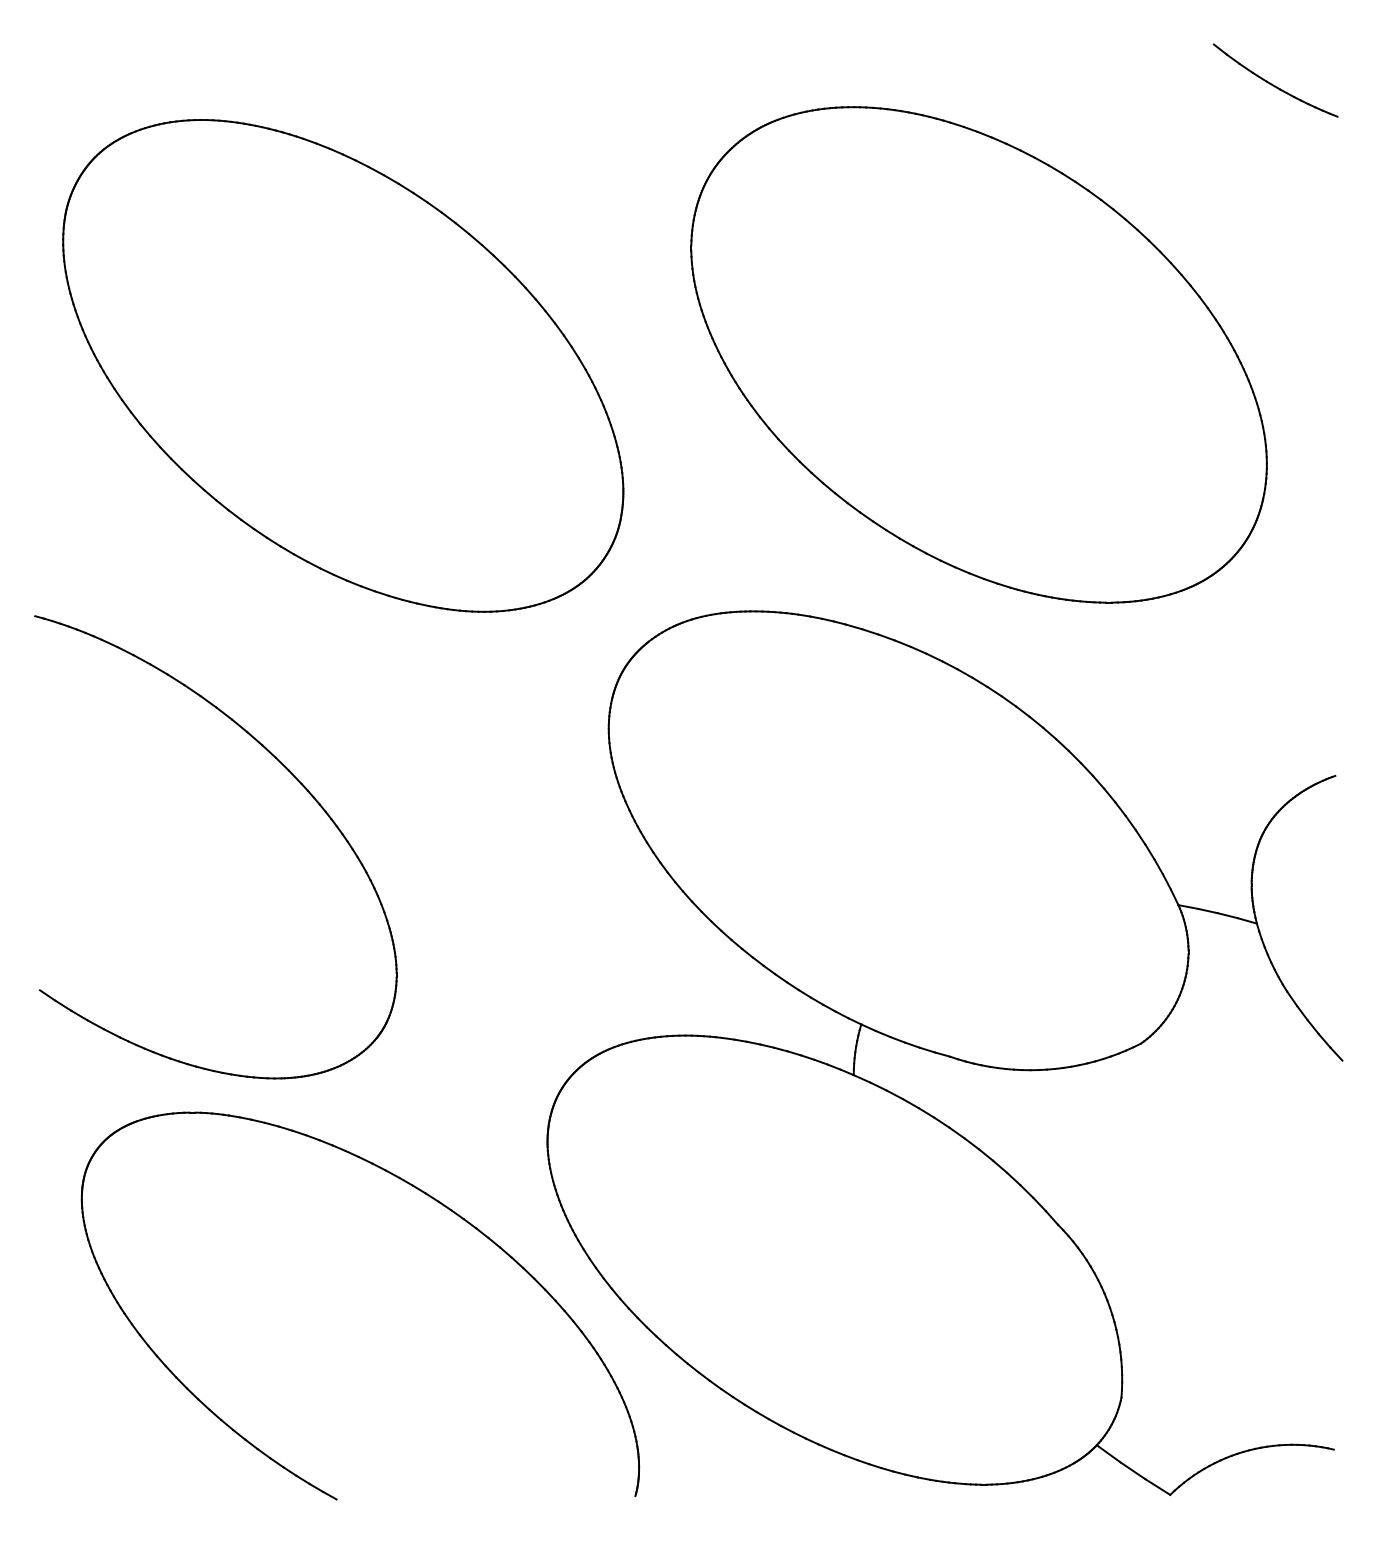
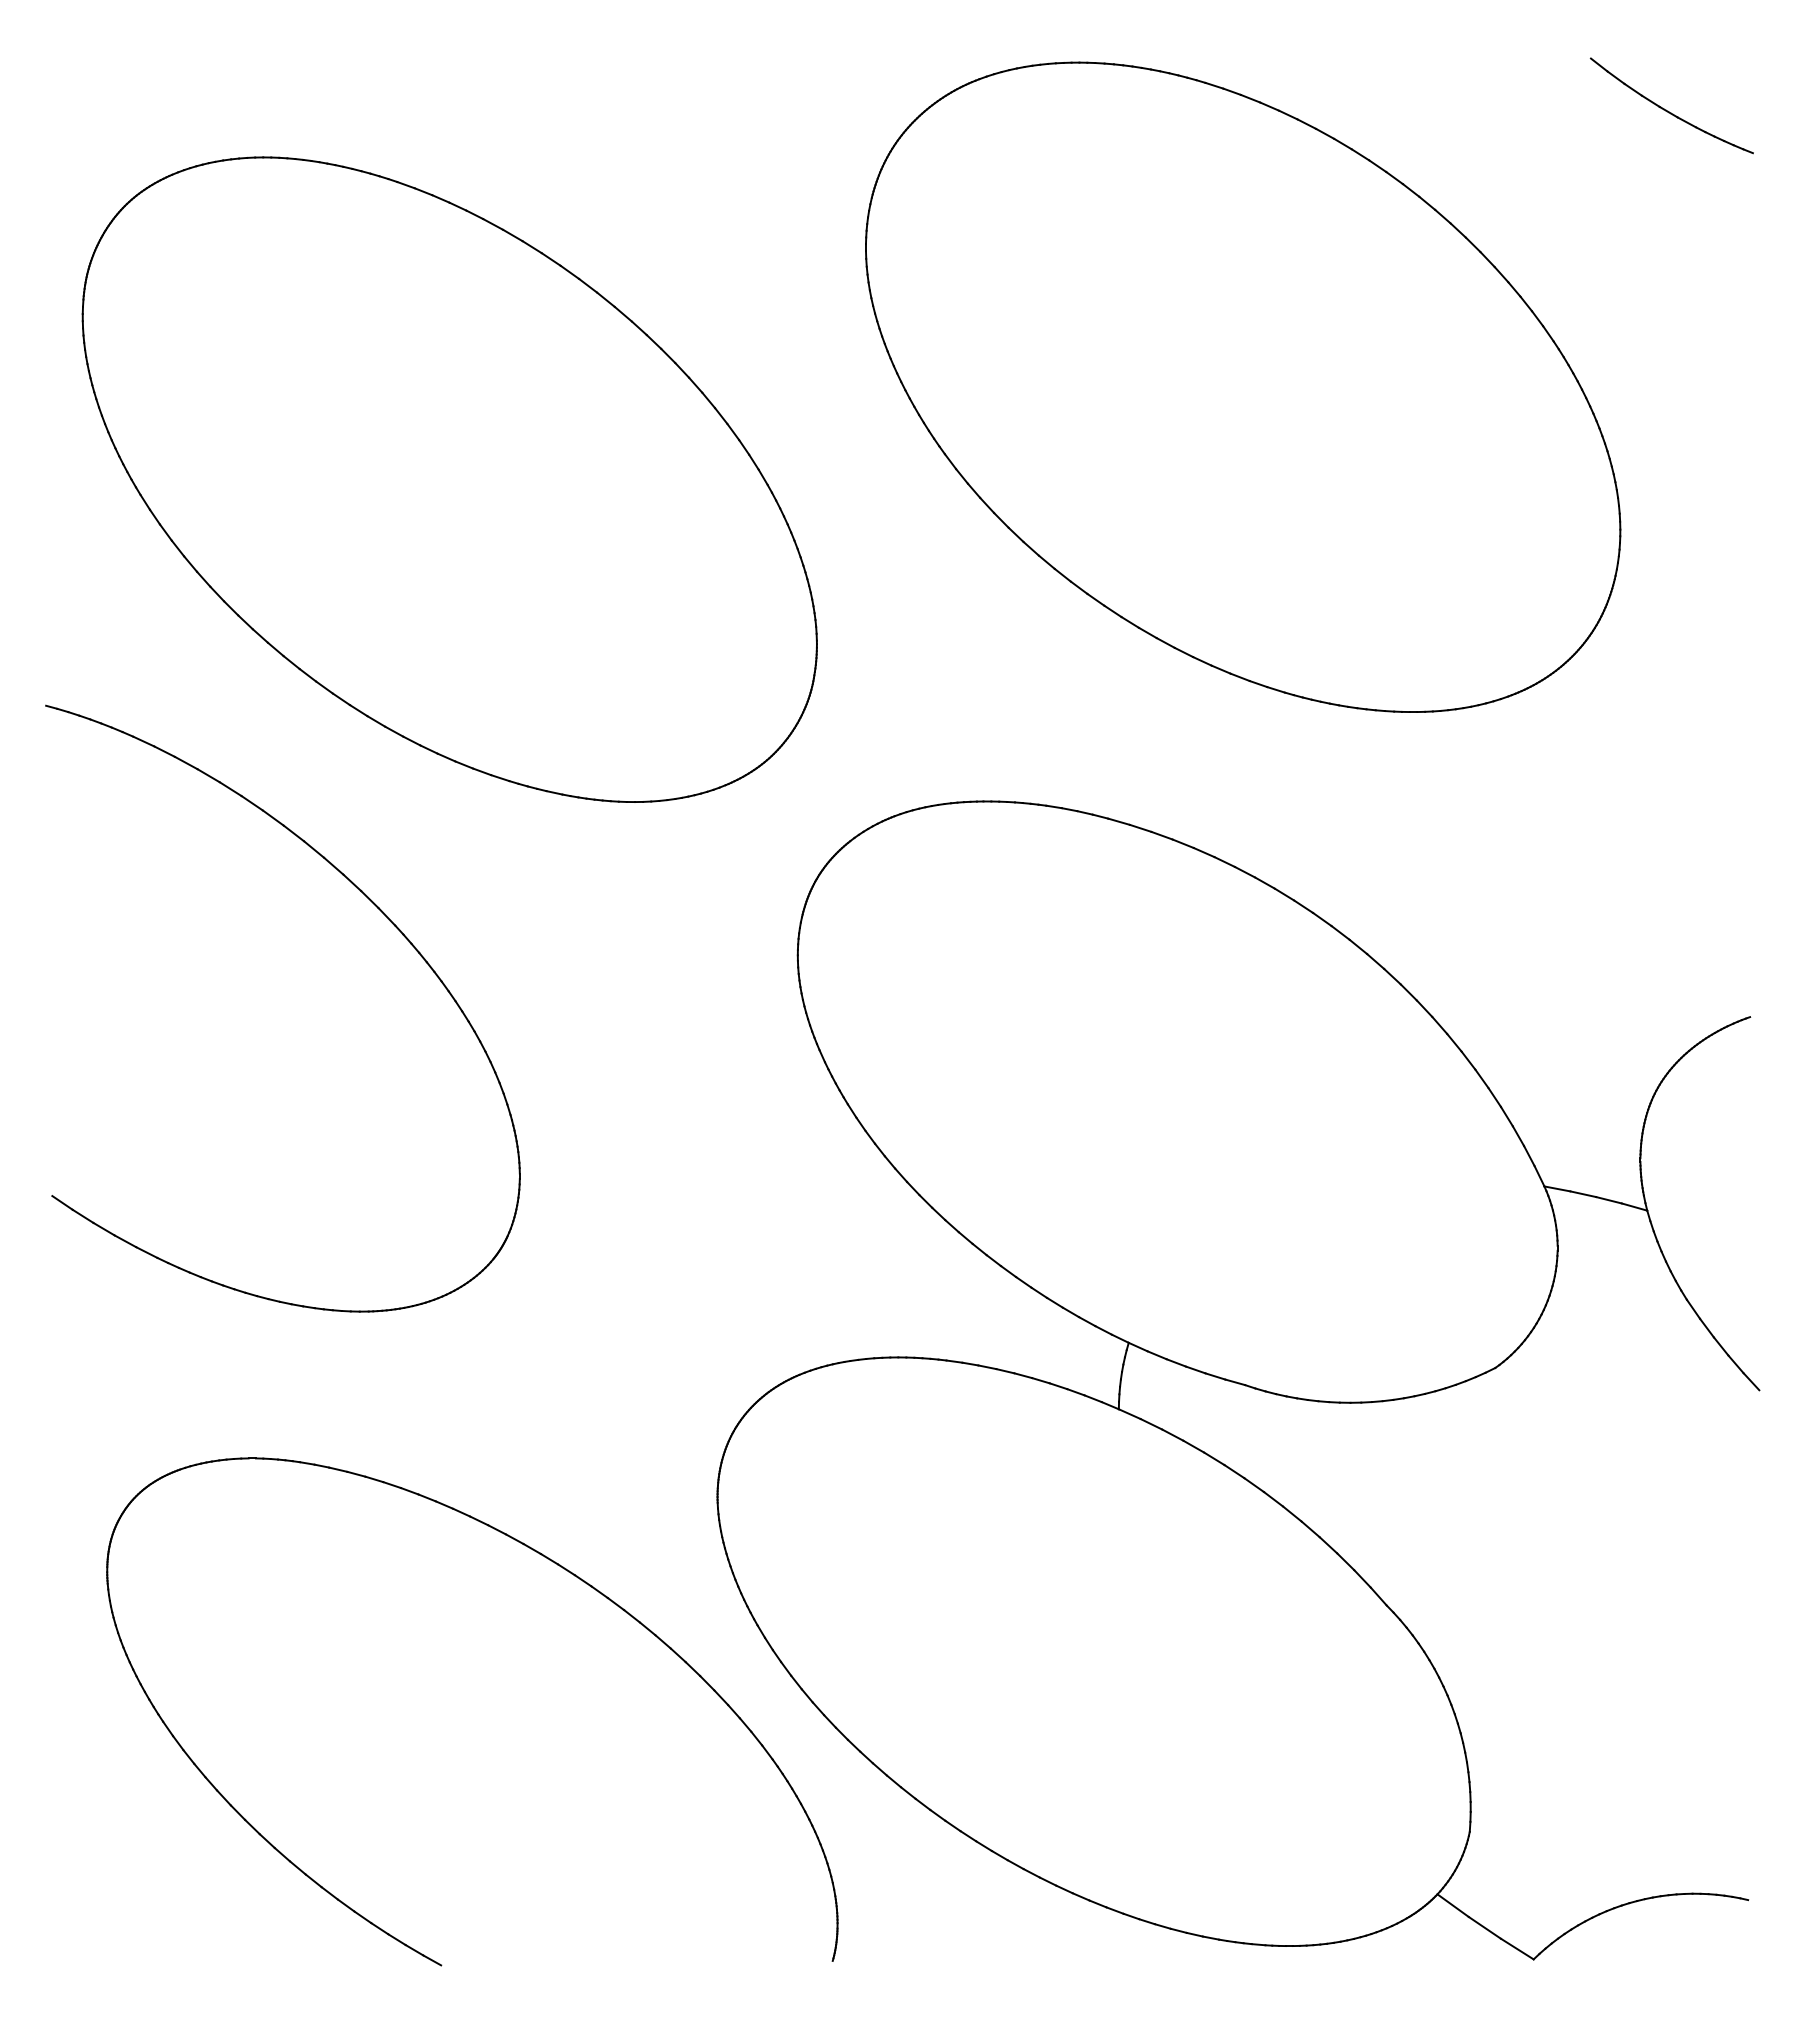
part: (979, 354) -> (1243, 386), moved
part: (289, 772) -> (379, 910), moved

